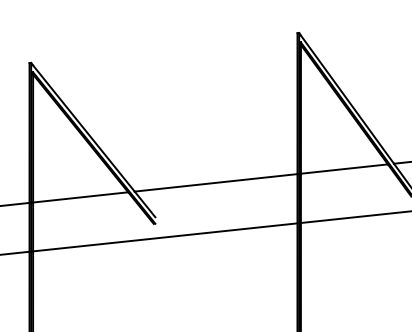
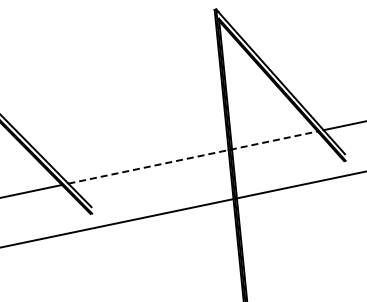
line: (261, 177) -> (193, 157), solid -> dashed

